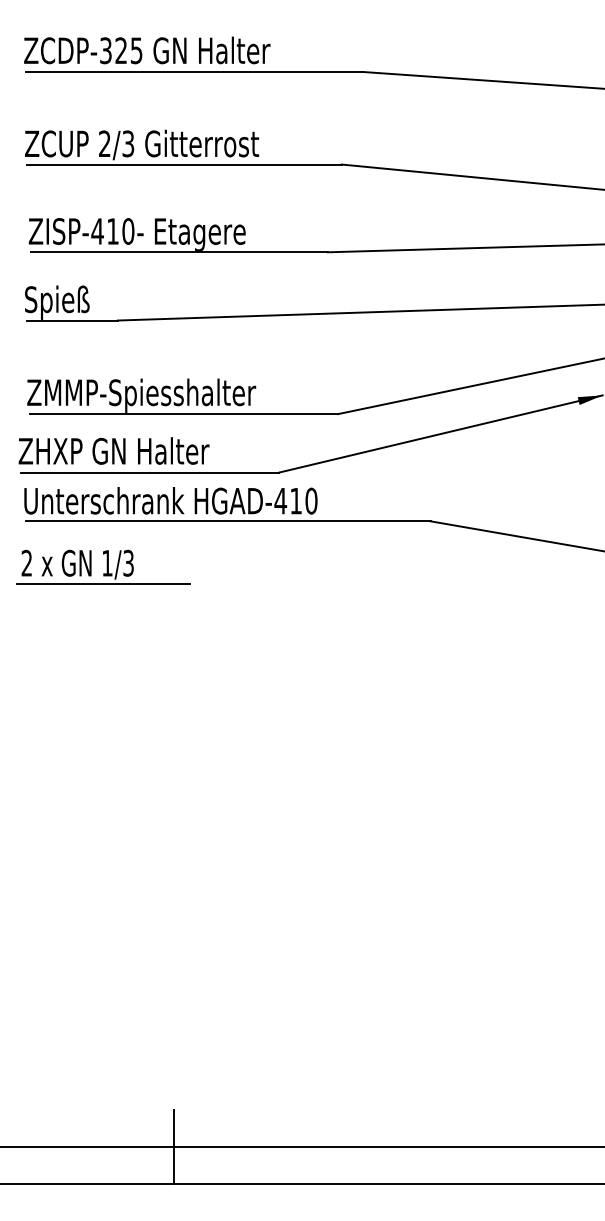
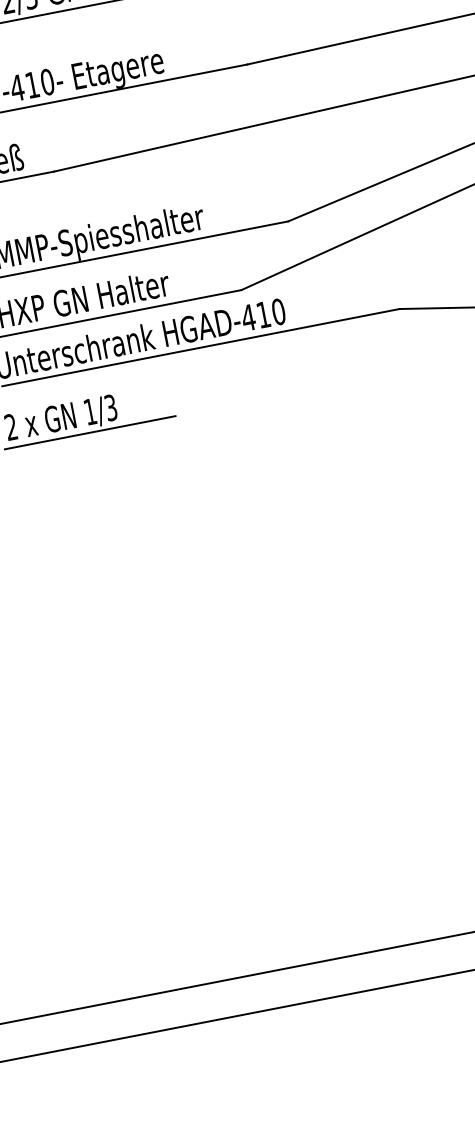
line: (174, 1146) -> (267, 971), removed

